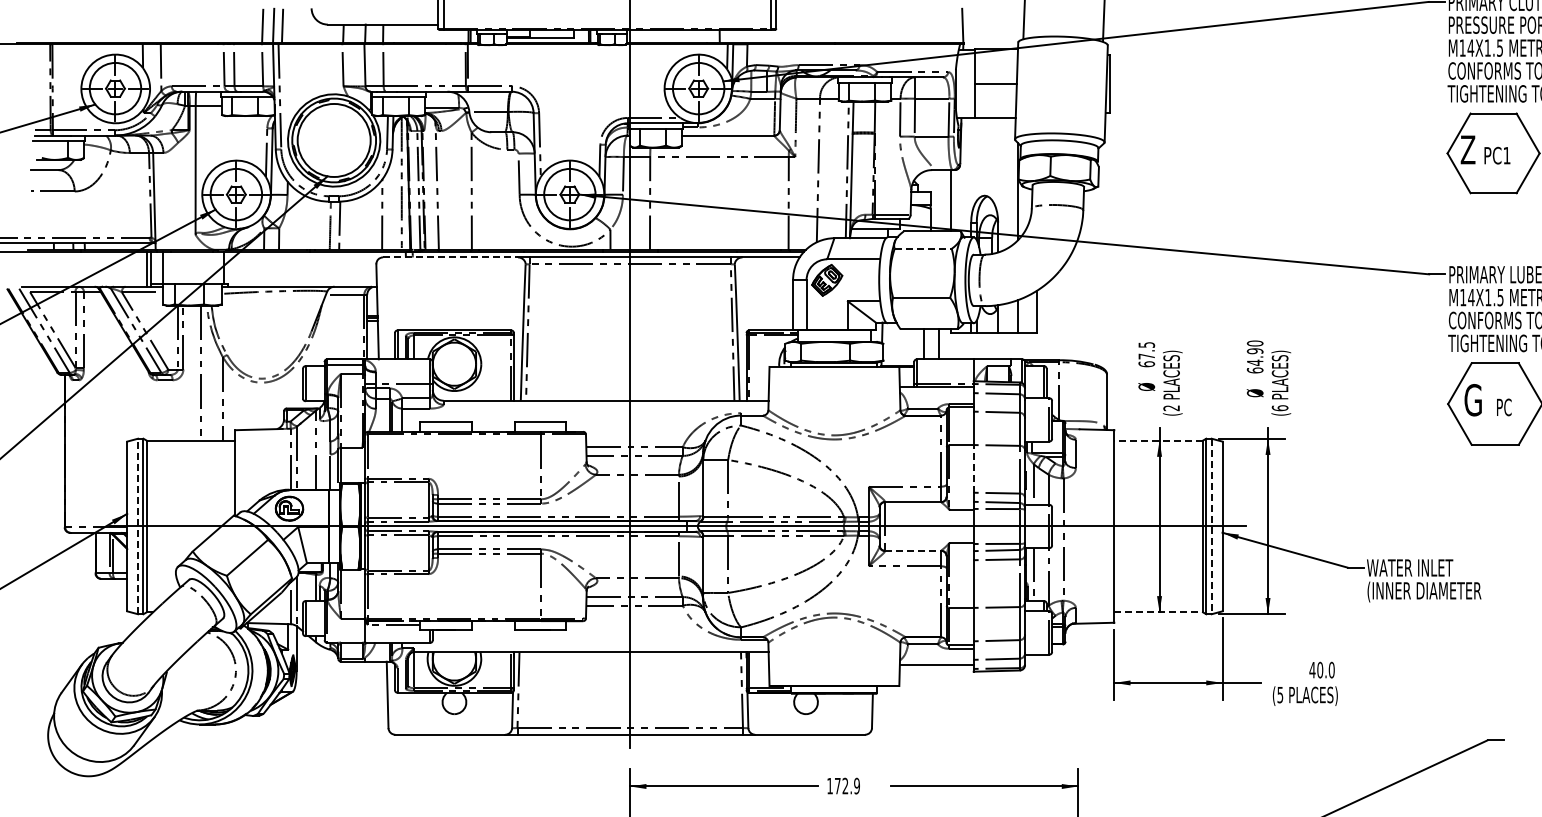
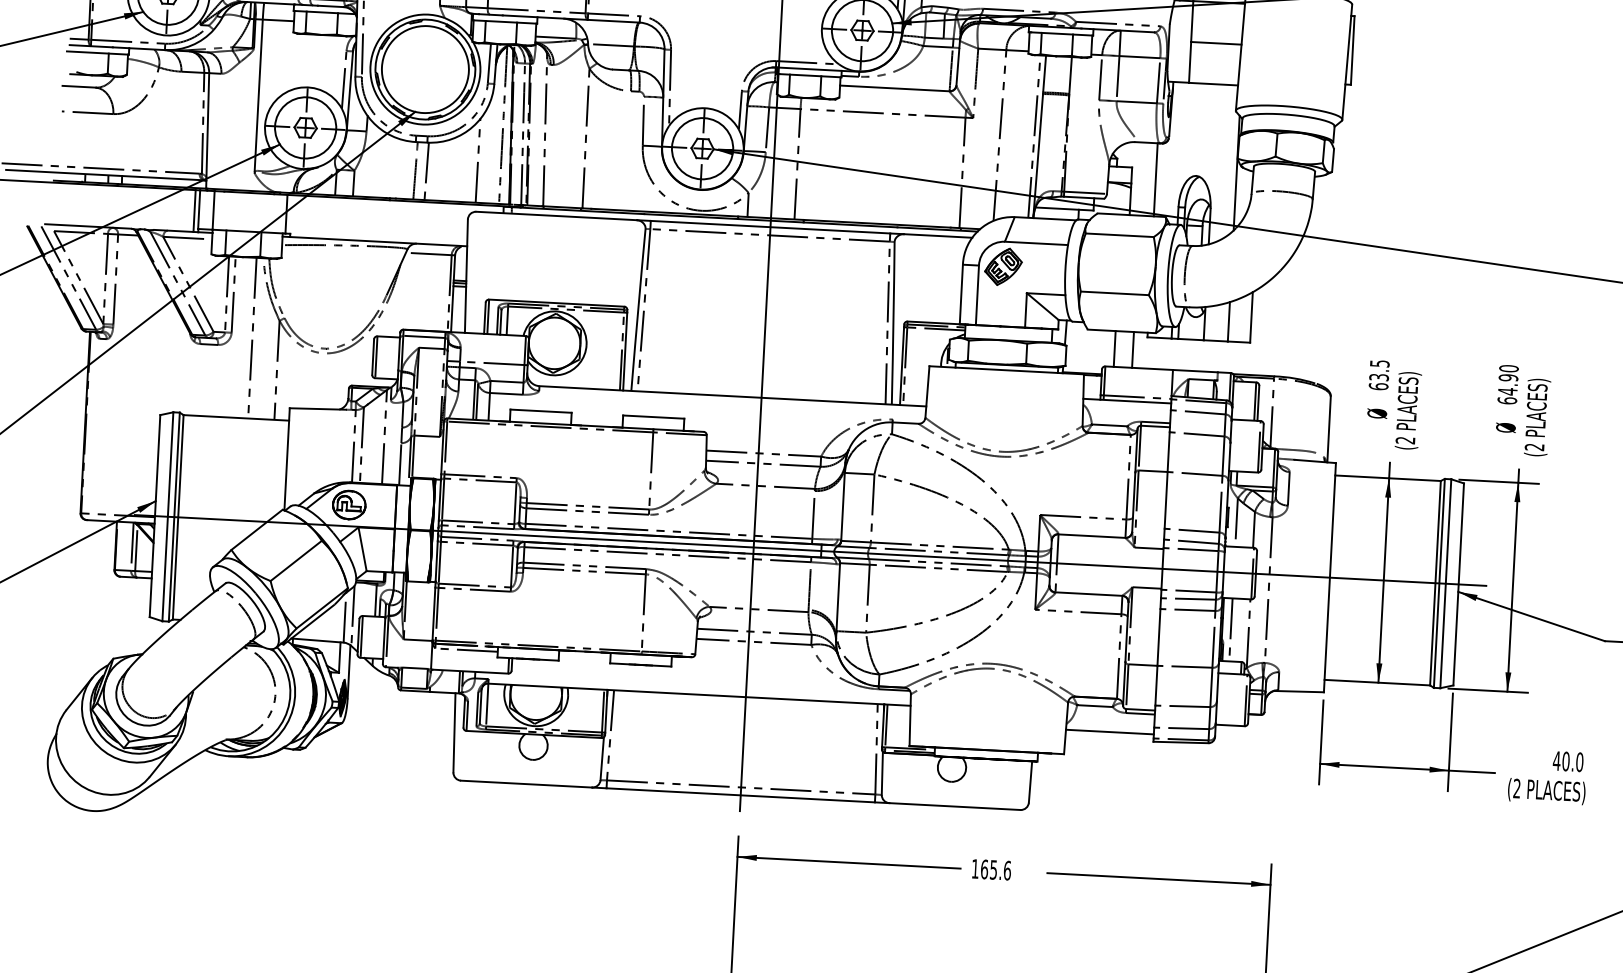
line: (923, 248) -> (1120, 234), dashed -> solid
line: (451, 257) -> (557, 216), dashed -> solid
text: (1146, 356) -> (1378, 377), 67.5 -> 63.5
text: (1279, 408) -> (1533, 447), (6 -> (2
line: (1158, 440) -> (1387, 478), dashed -> solid
line: (973, 468) -> (1165, 499), dashed -> solid
line: (138, 526) -> (168, 516), dashed -> solid
line: (1211, 526) -> (1445, 583), dashed -> solid
line: (913, 550) -> (1089, 593), dashed -> solid
line: (1159, 612) -> (1378, 682), dashed -> solid
text: (1280, 694) -> (1517, 788), (5 -> (2
text: (847, 785) -> (996, 869), 172.9 -> 165.6

